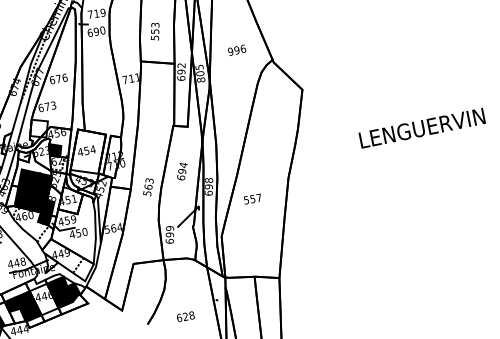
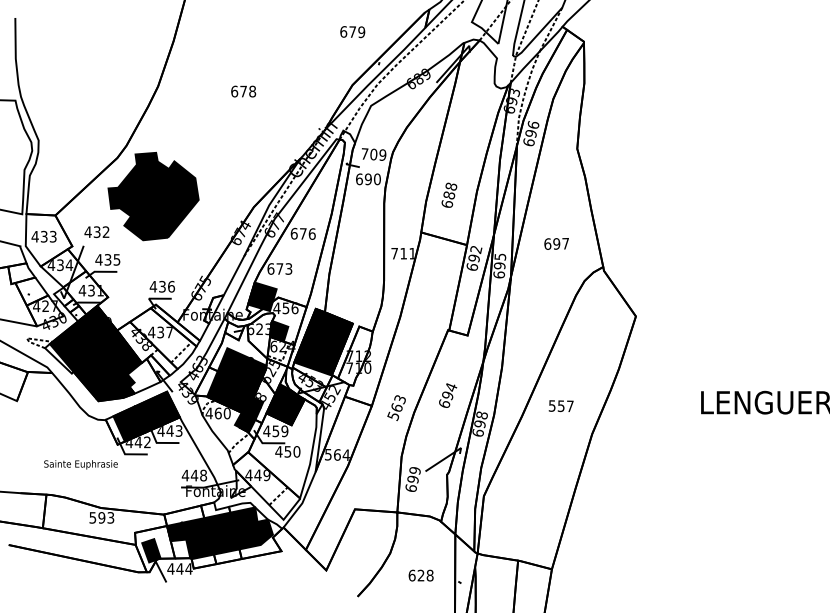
text: (96, 13) -> (373, 154), 719 -> 709
text: (155, 31) -> (449, 195), 553 -> 688
text: (236, 50) -> (556, 243), 996 -> 697
text: (200, 76) -> (499, 270), 805 -> 695
fill: (39, 128) -> (262, 296), added
fill: (87, 151) -> (323, 341), added
text: (252, 199) -> (560, 406), moved
fill: (70, 200) -> (285, 404), added
fill: (43, 299) -> (221, 533), added
text: (185, 316) -> (420, 575), moved

